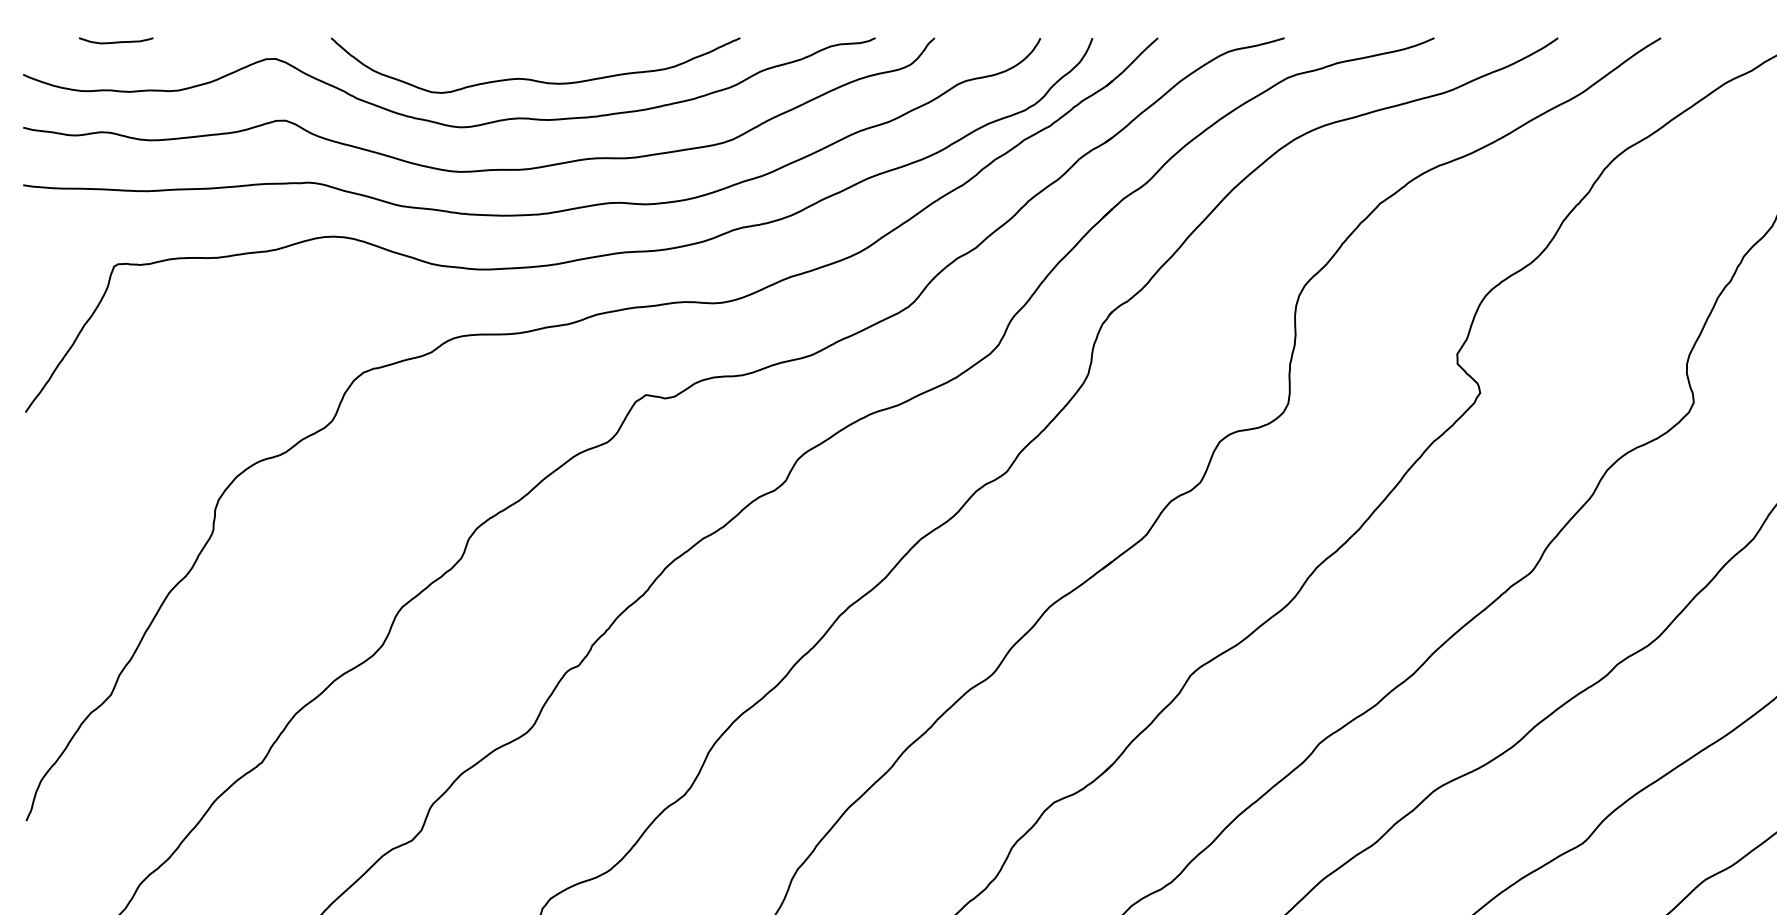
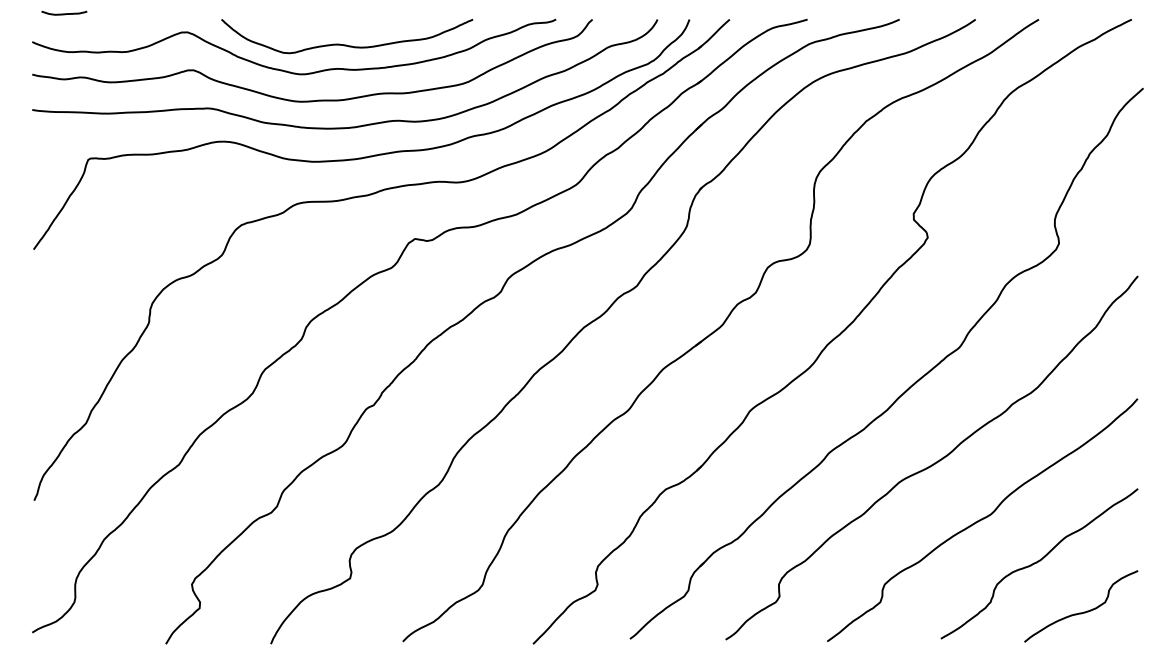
curve: (116, 41) -> (64, 13), moved

